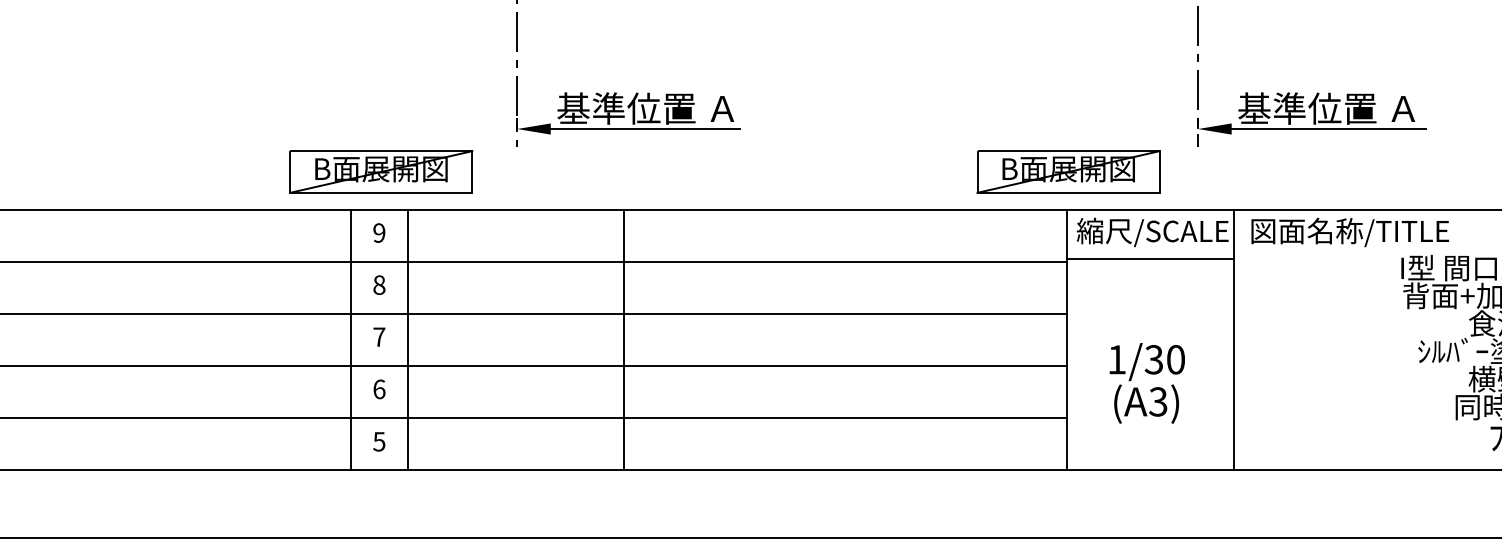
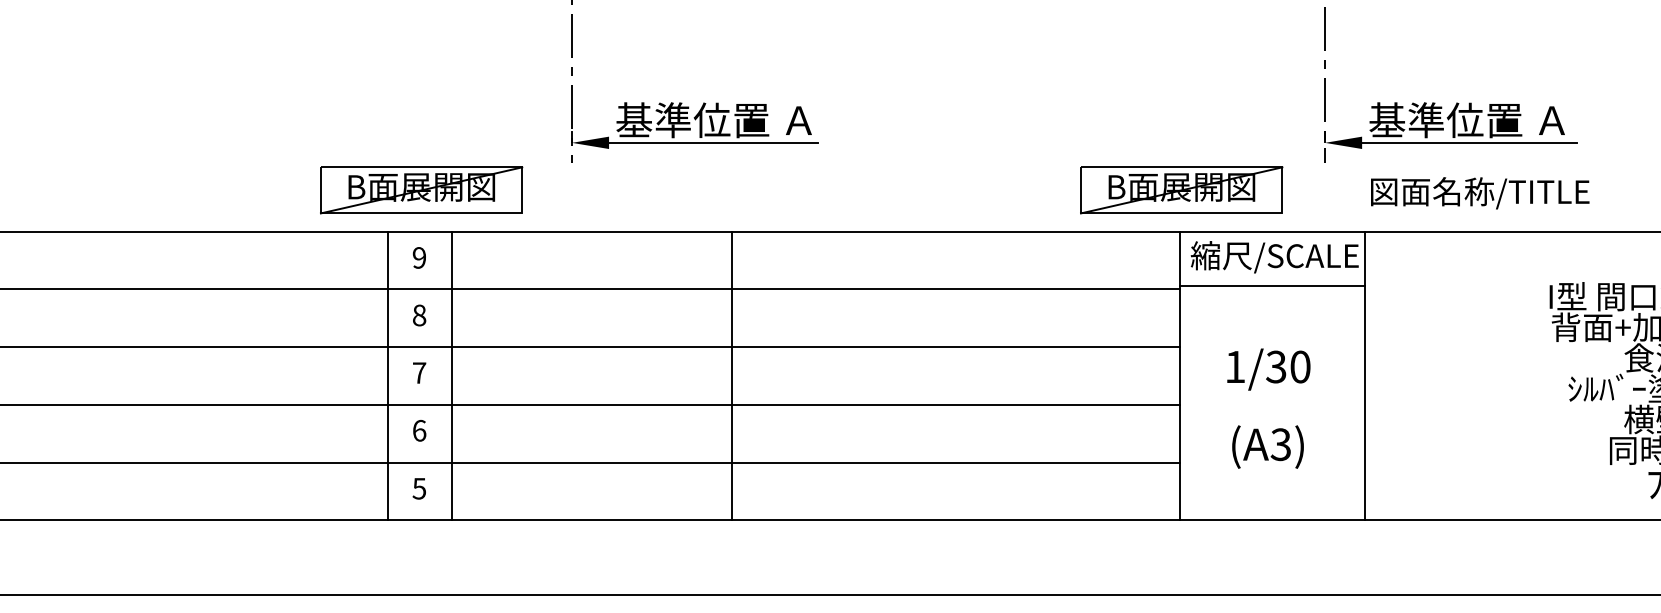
text: (1350, 232) -> (1480, 193), moved
line: (623, 339) -> (731, 375), moved
text: (1147, 361) -> (1268, 369), moved

